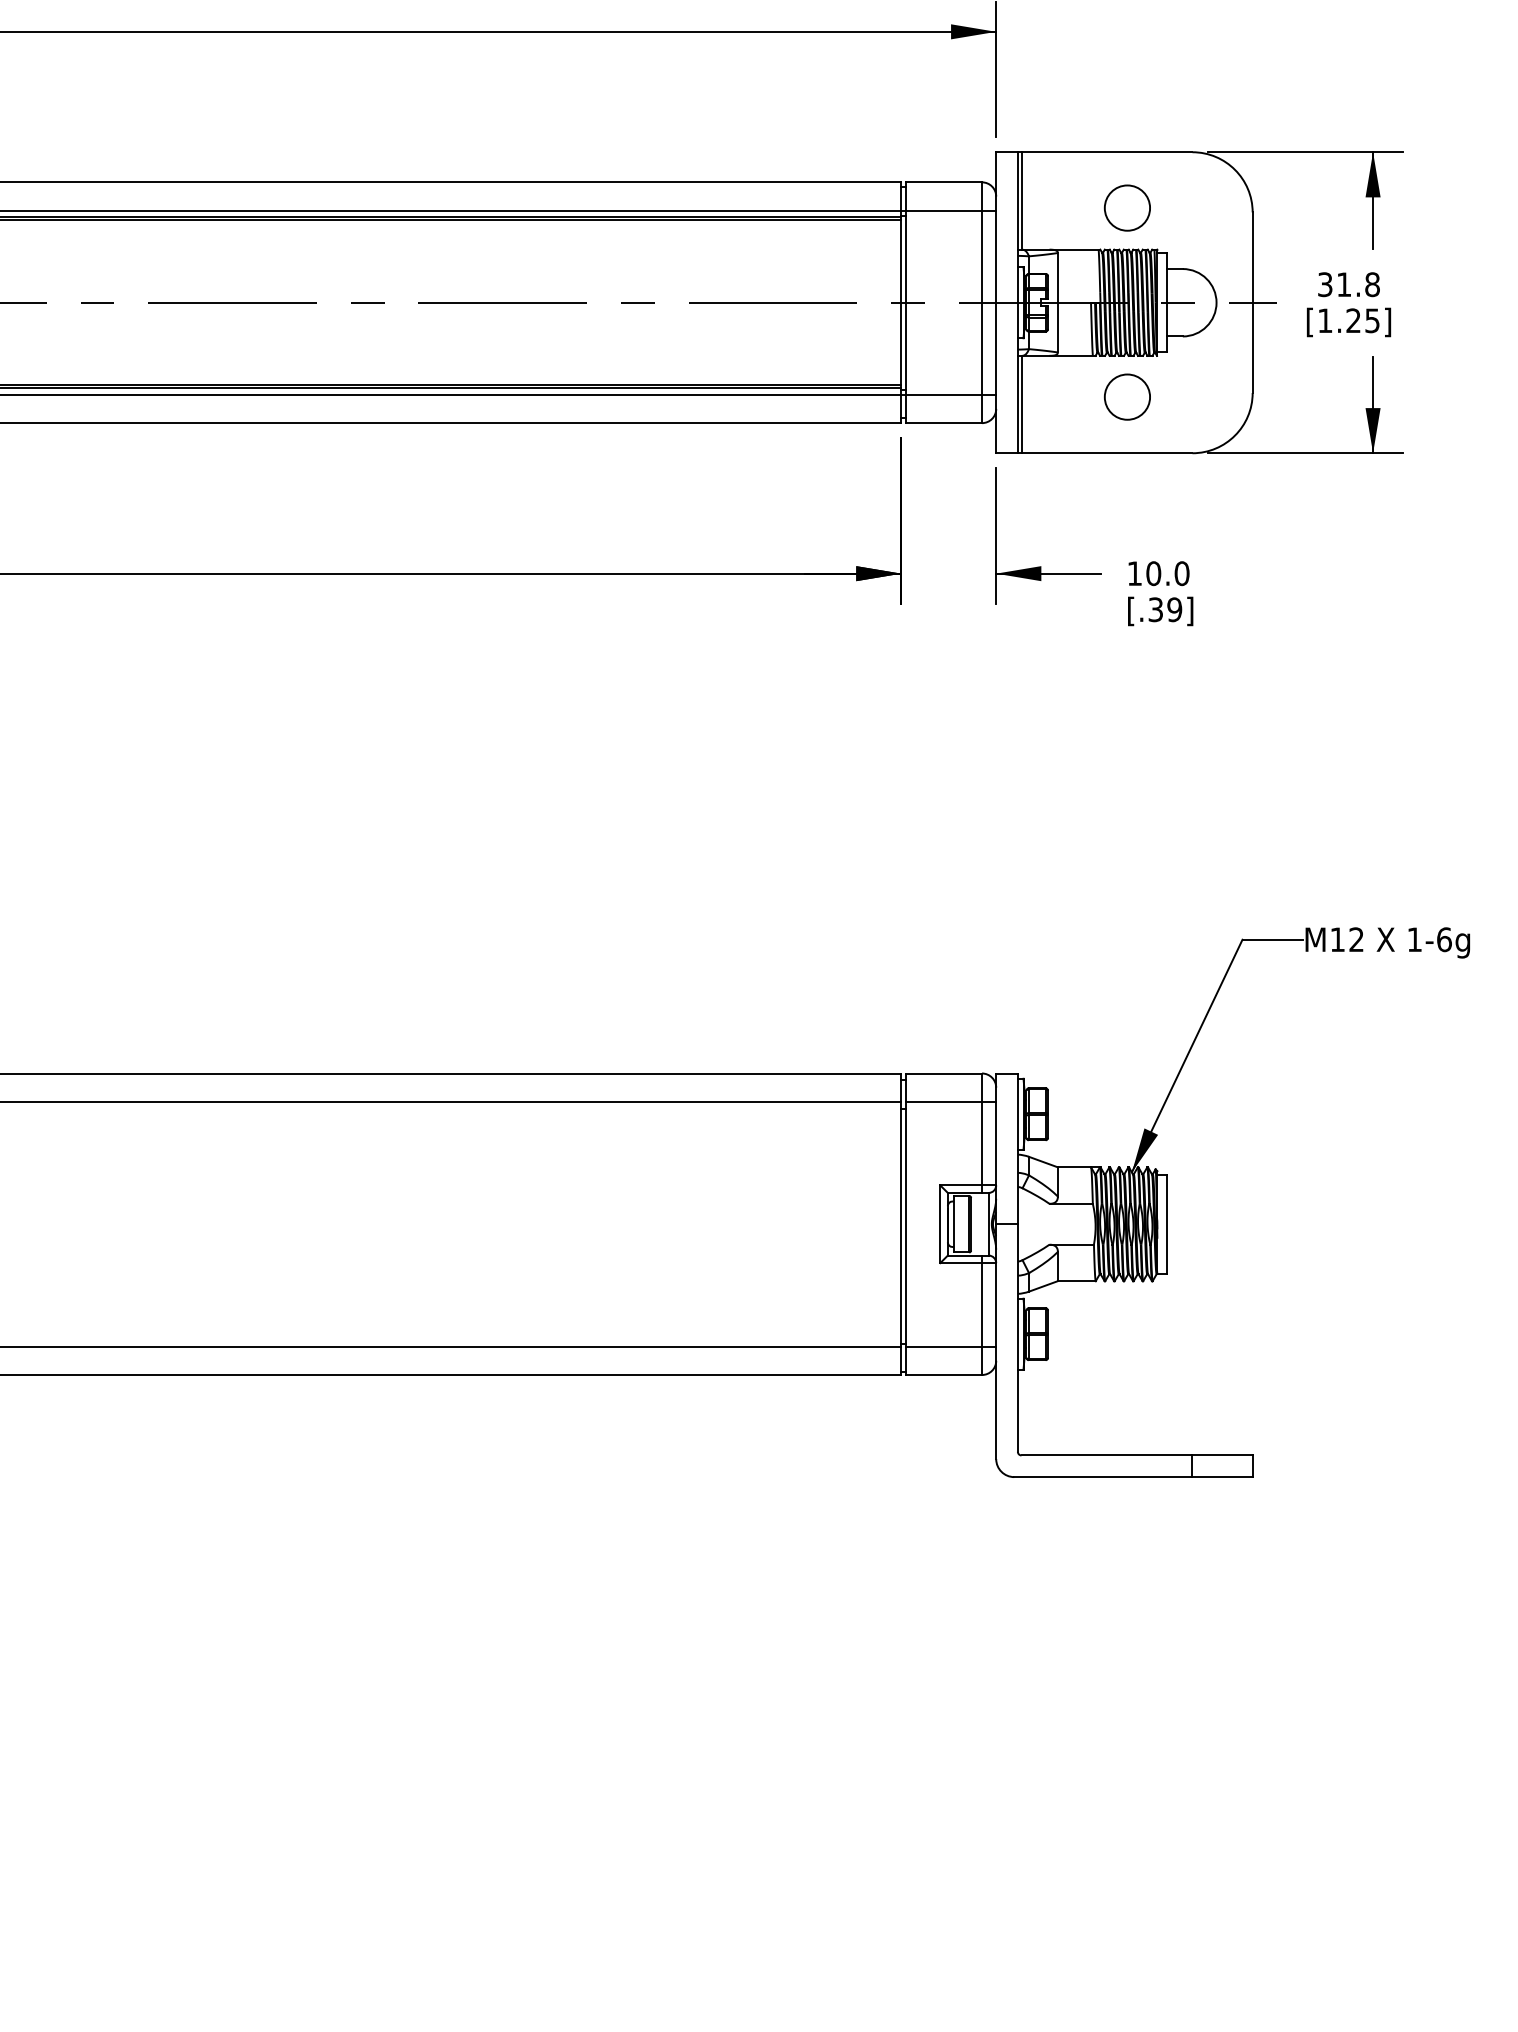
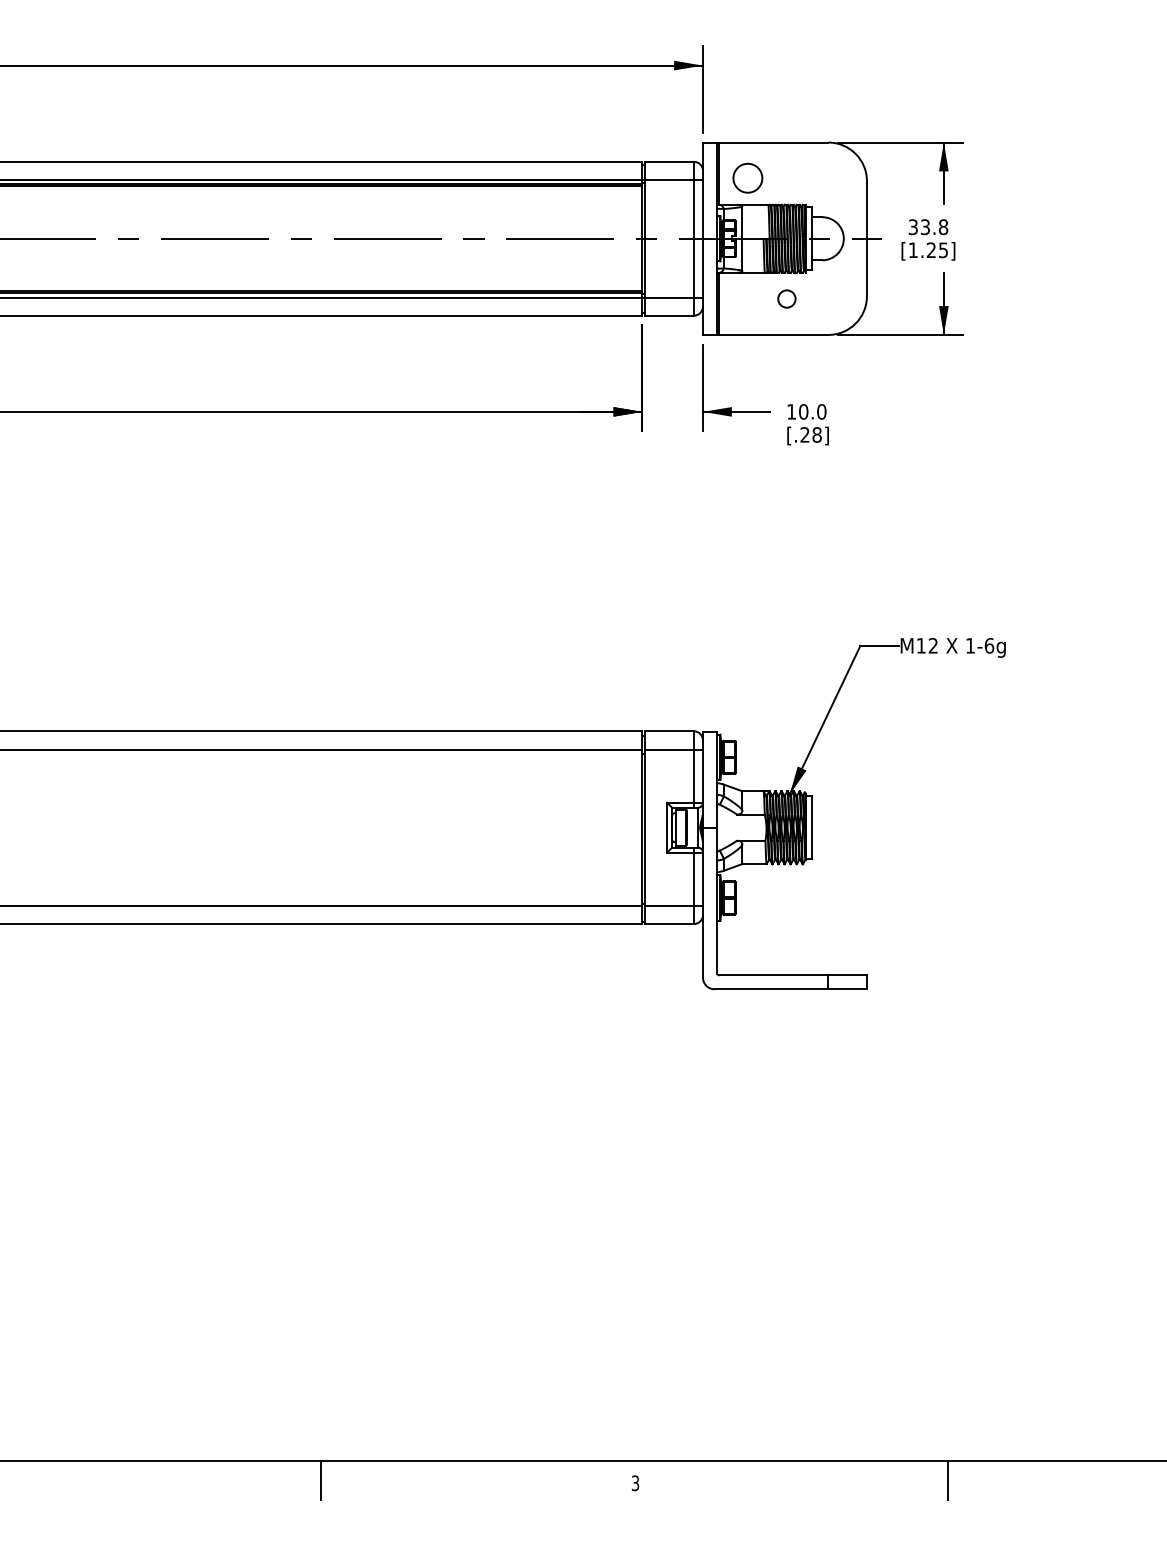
circle: (1126, 206) -> (747, 177), moved
text: (1342, 285) -> (924, 227), 31.8 -> 33.8
circle: (1126, 396) -> (786, 298), size x0.6
text: (1164, 609) -> (810, 434), [.39] -> [.28]

